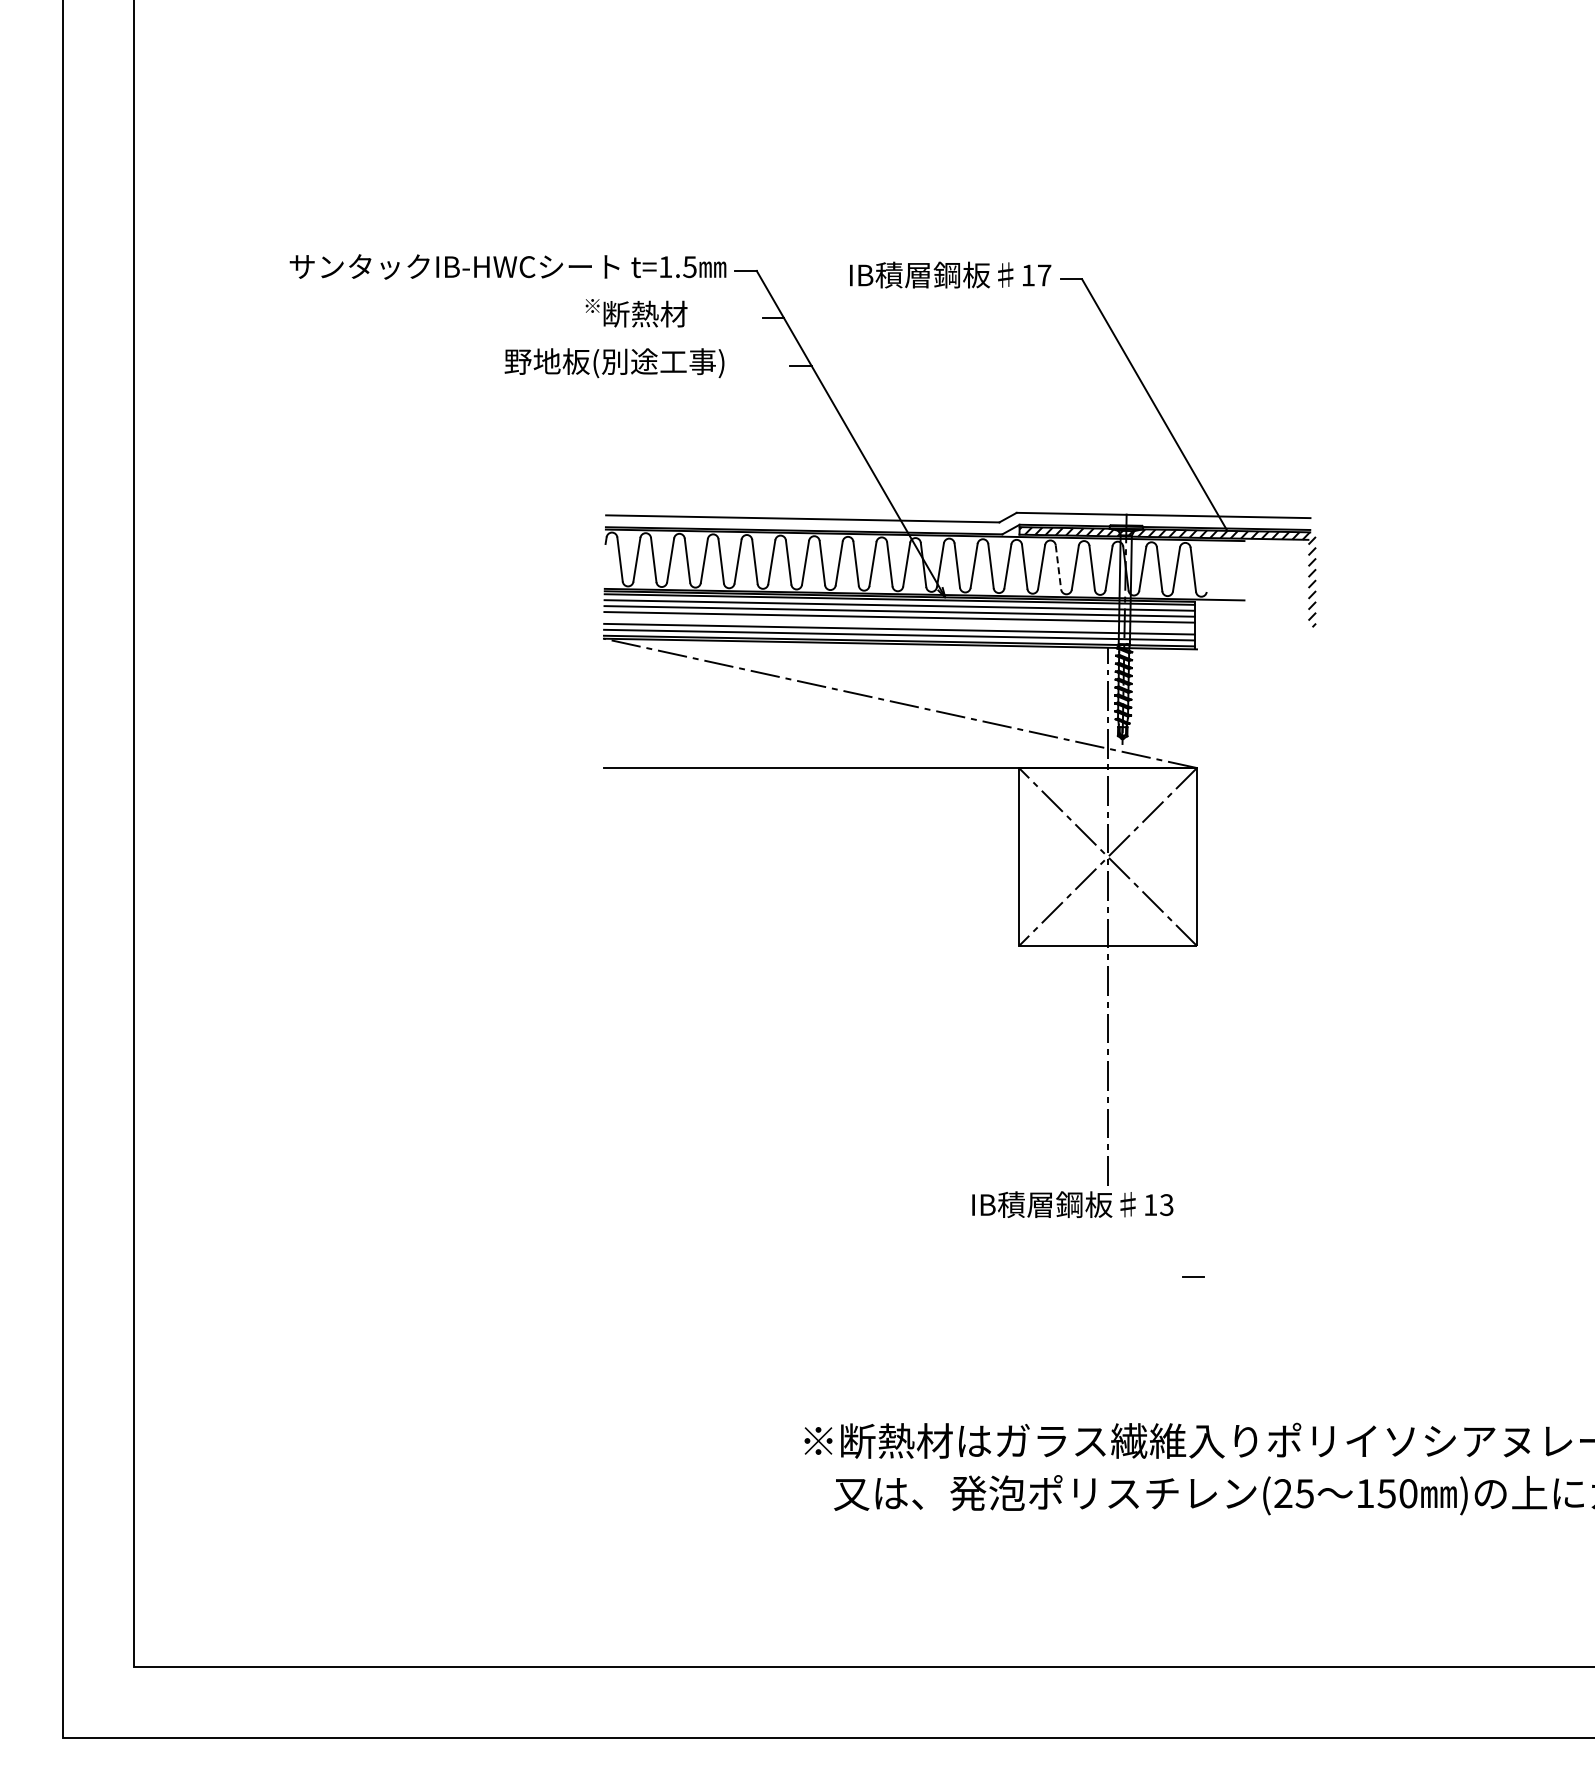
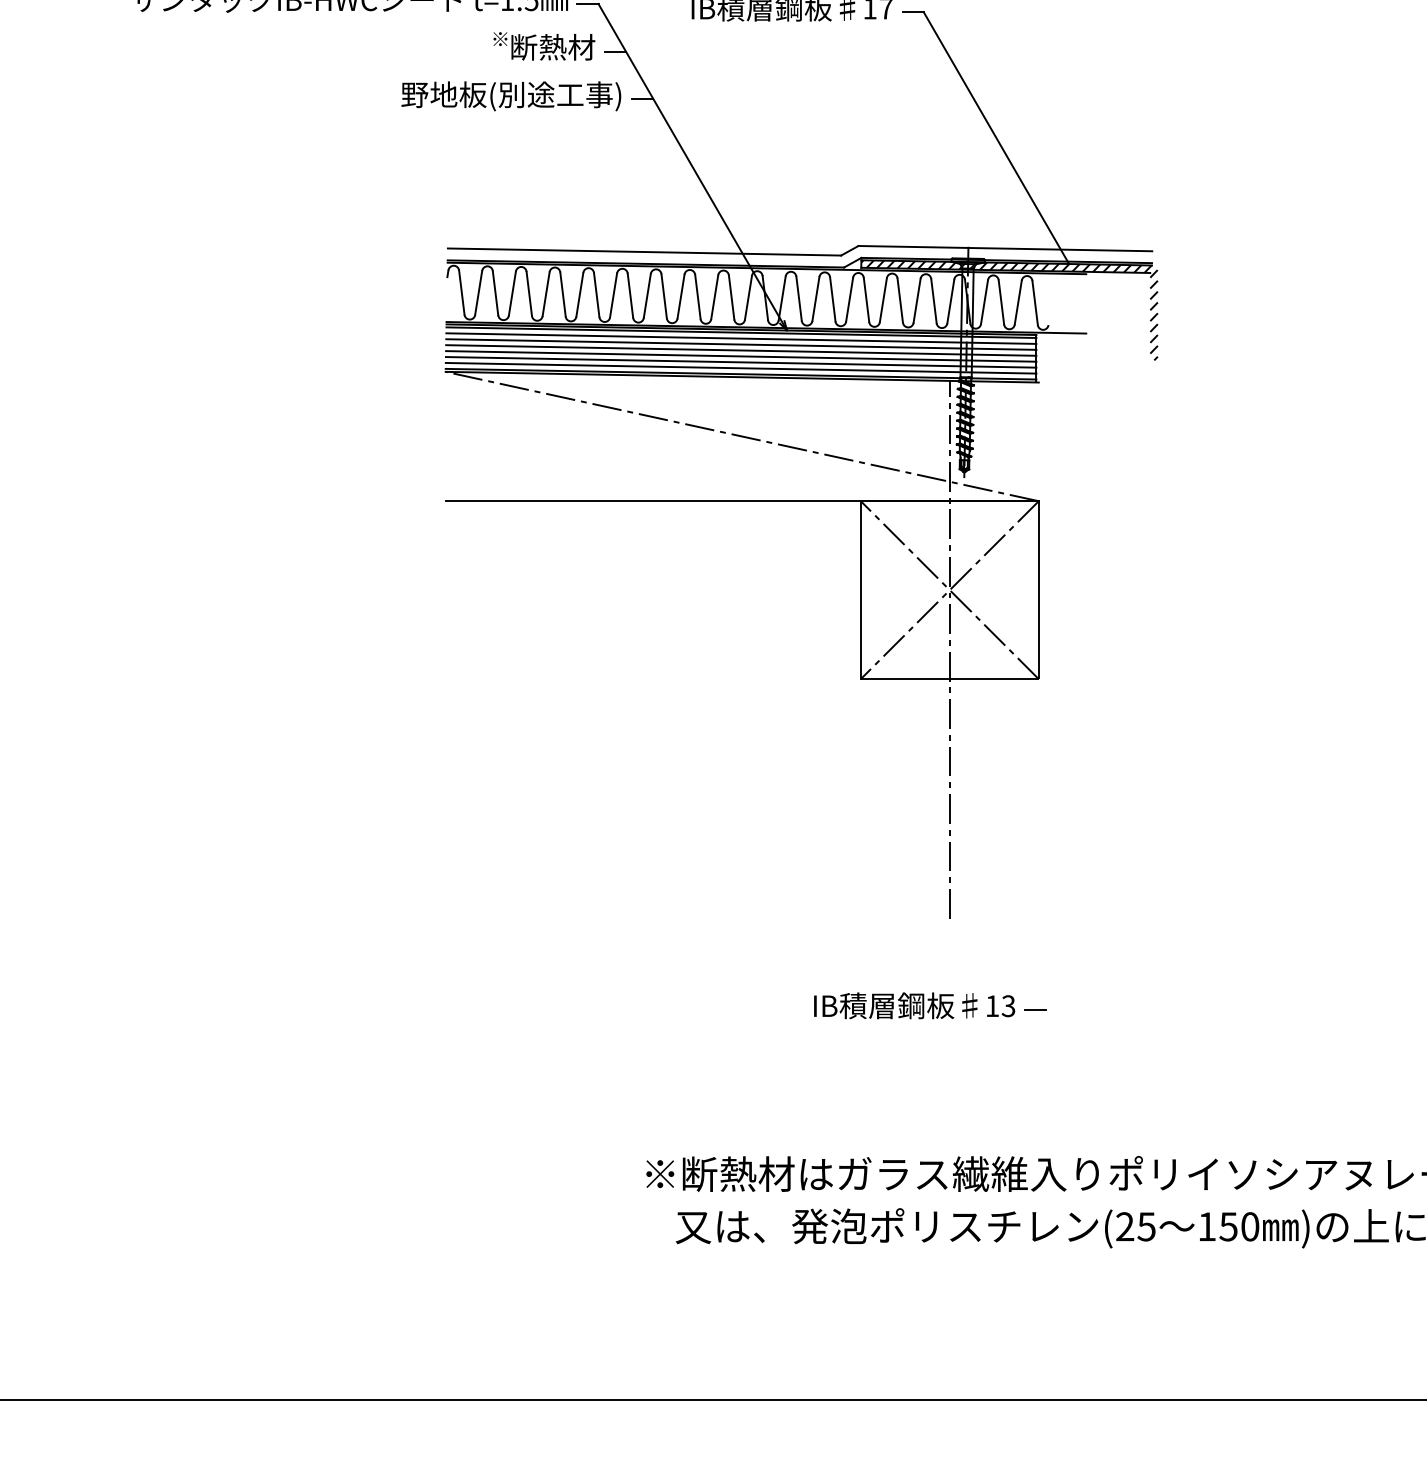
text: (636, 313) -> (544, 46), moved
text: (614, 363) -> (511, 96), moved
line: (1058, 567) -> (900, 300), dashed -> solid
line: (899, 622) -> (741, 355), added
text: (1072, 1204) -> (914, 1005), moved

